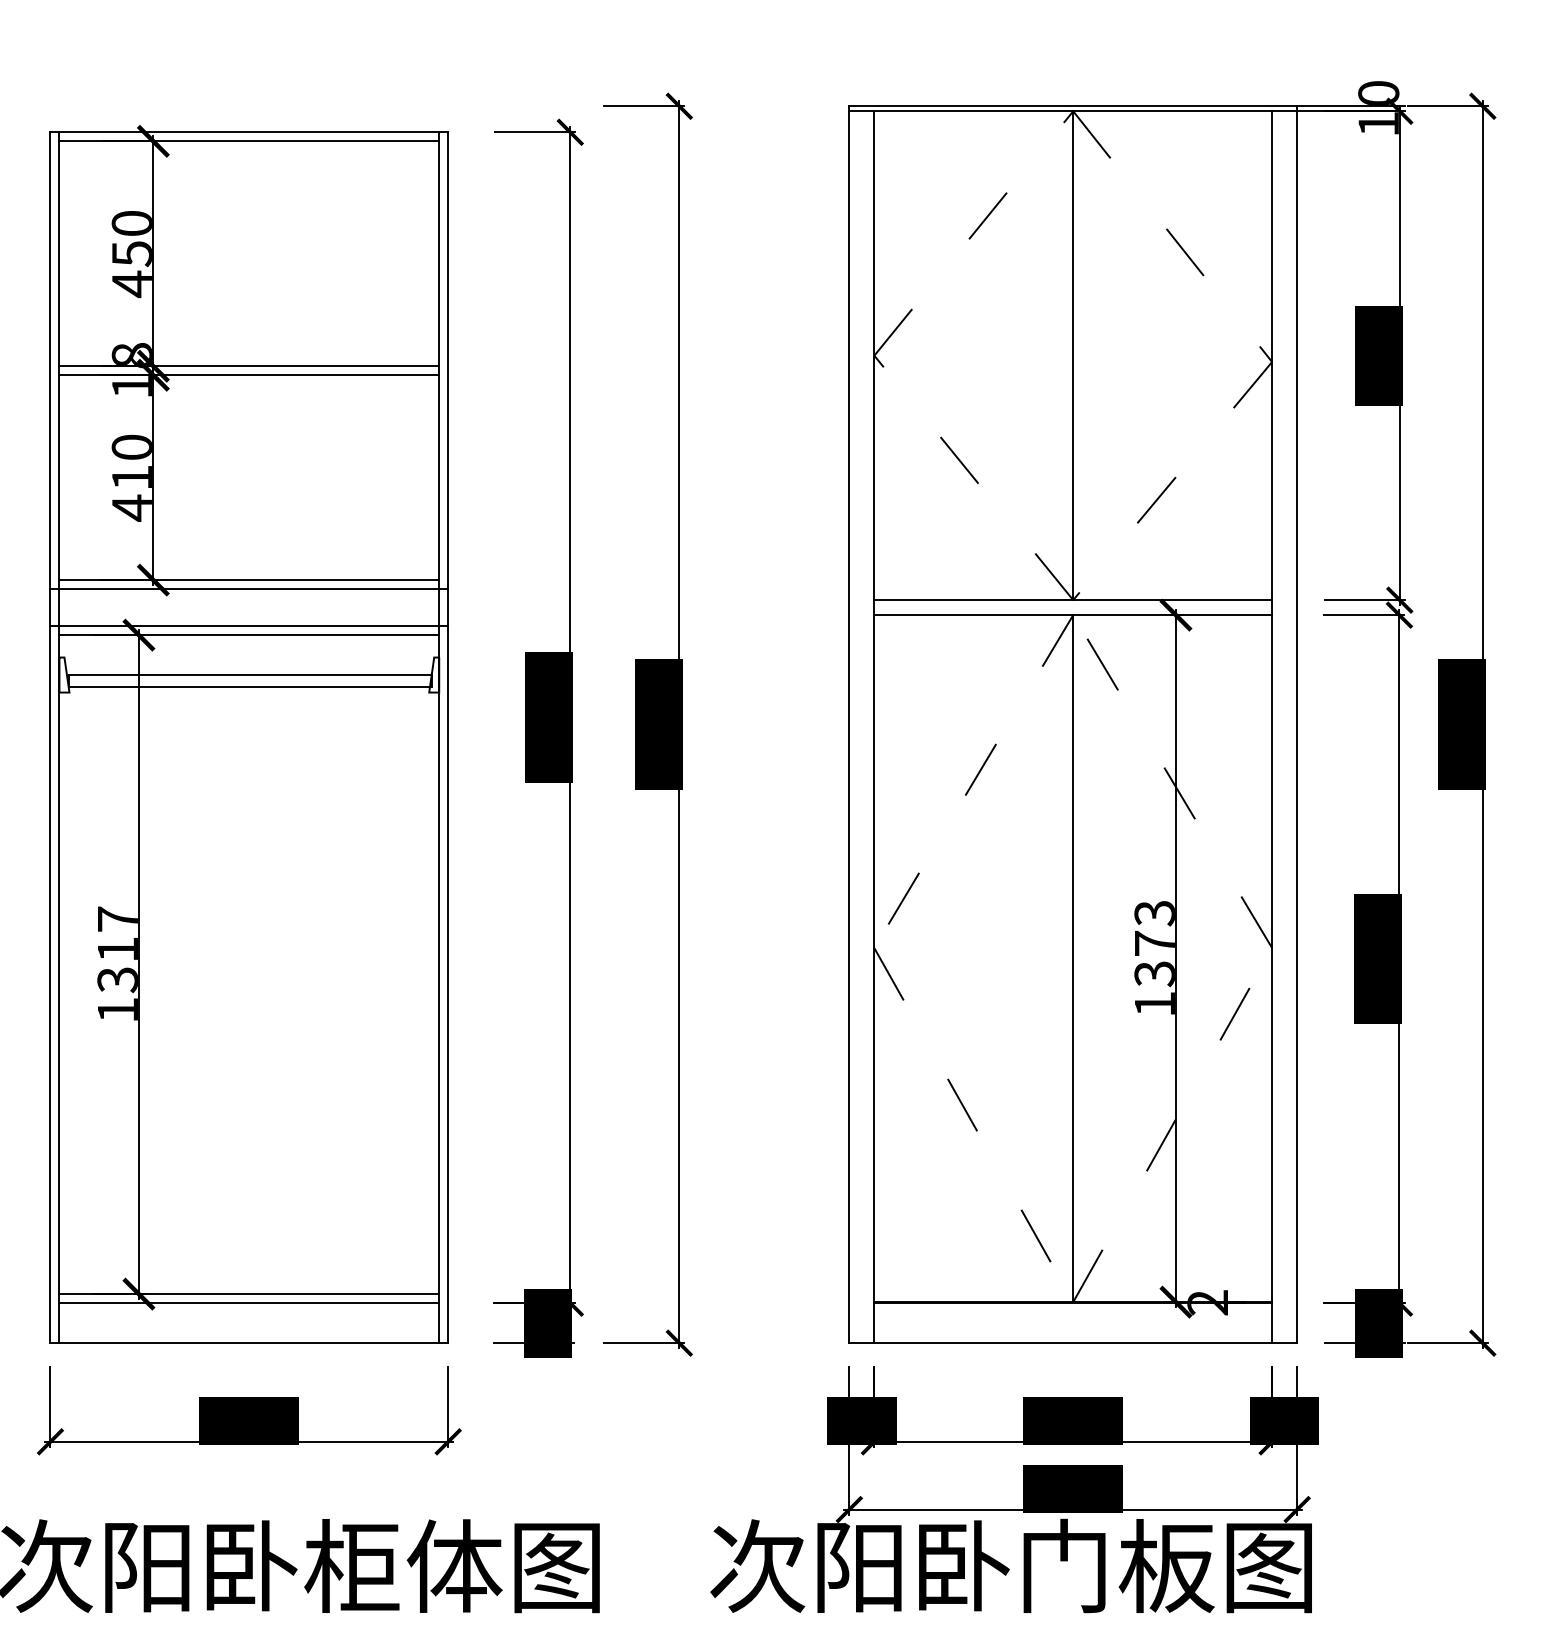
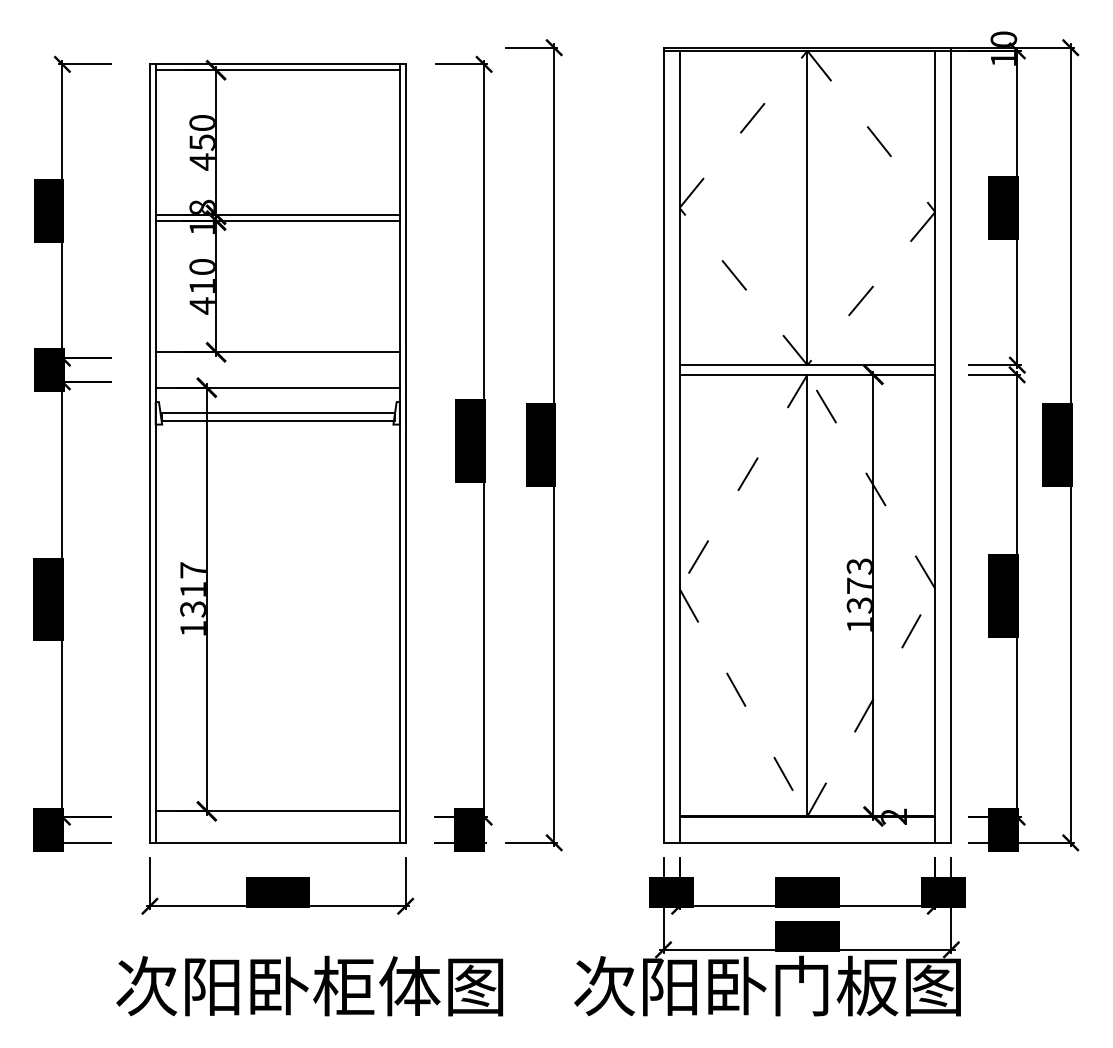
line: (248, 589) -> (277, 358), removed
line: (248, 625) -> (277, 381), removed
line: (248, 1303) -> (277, 817), removed

